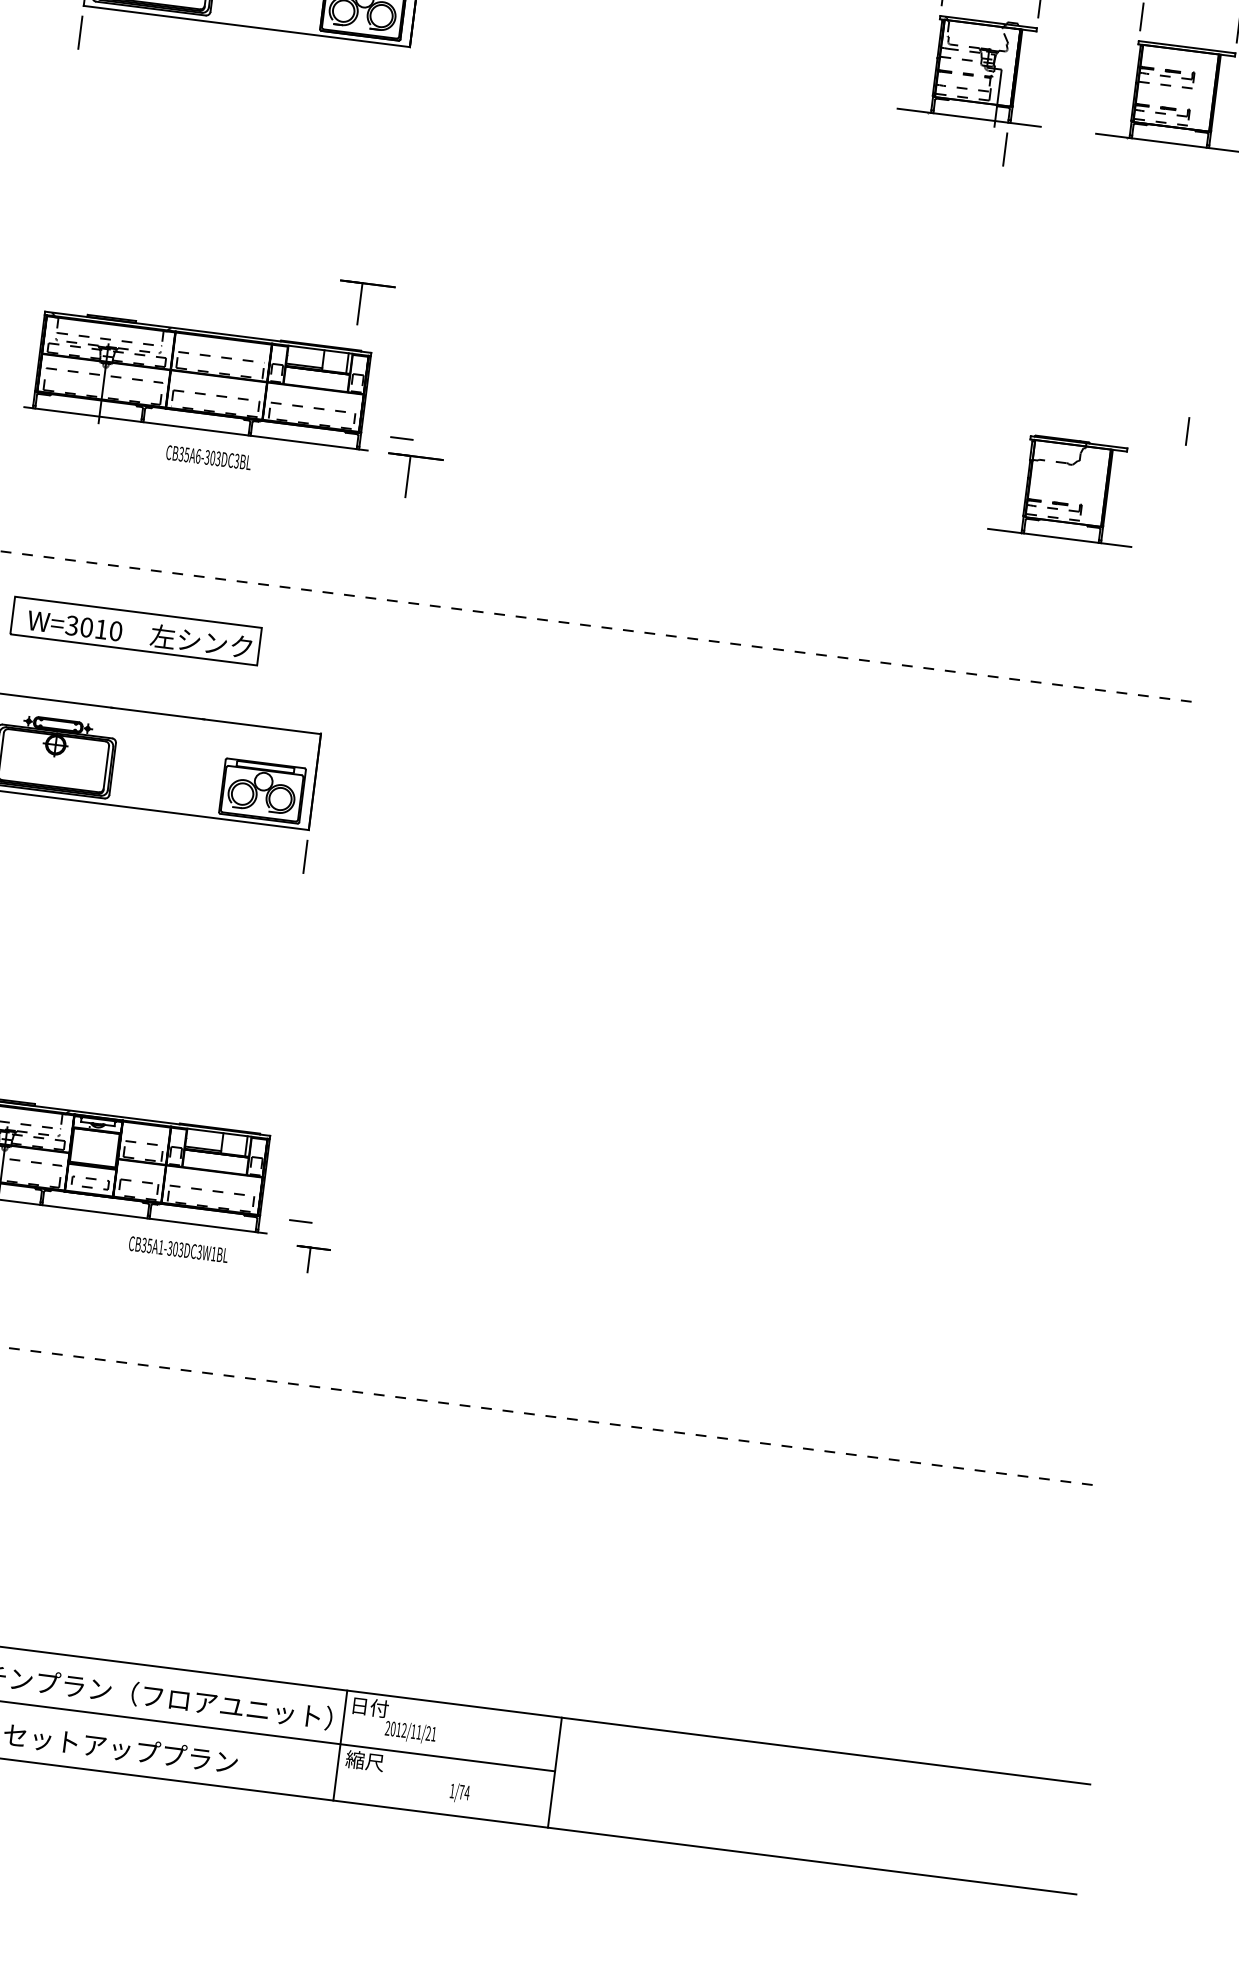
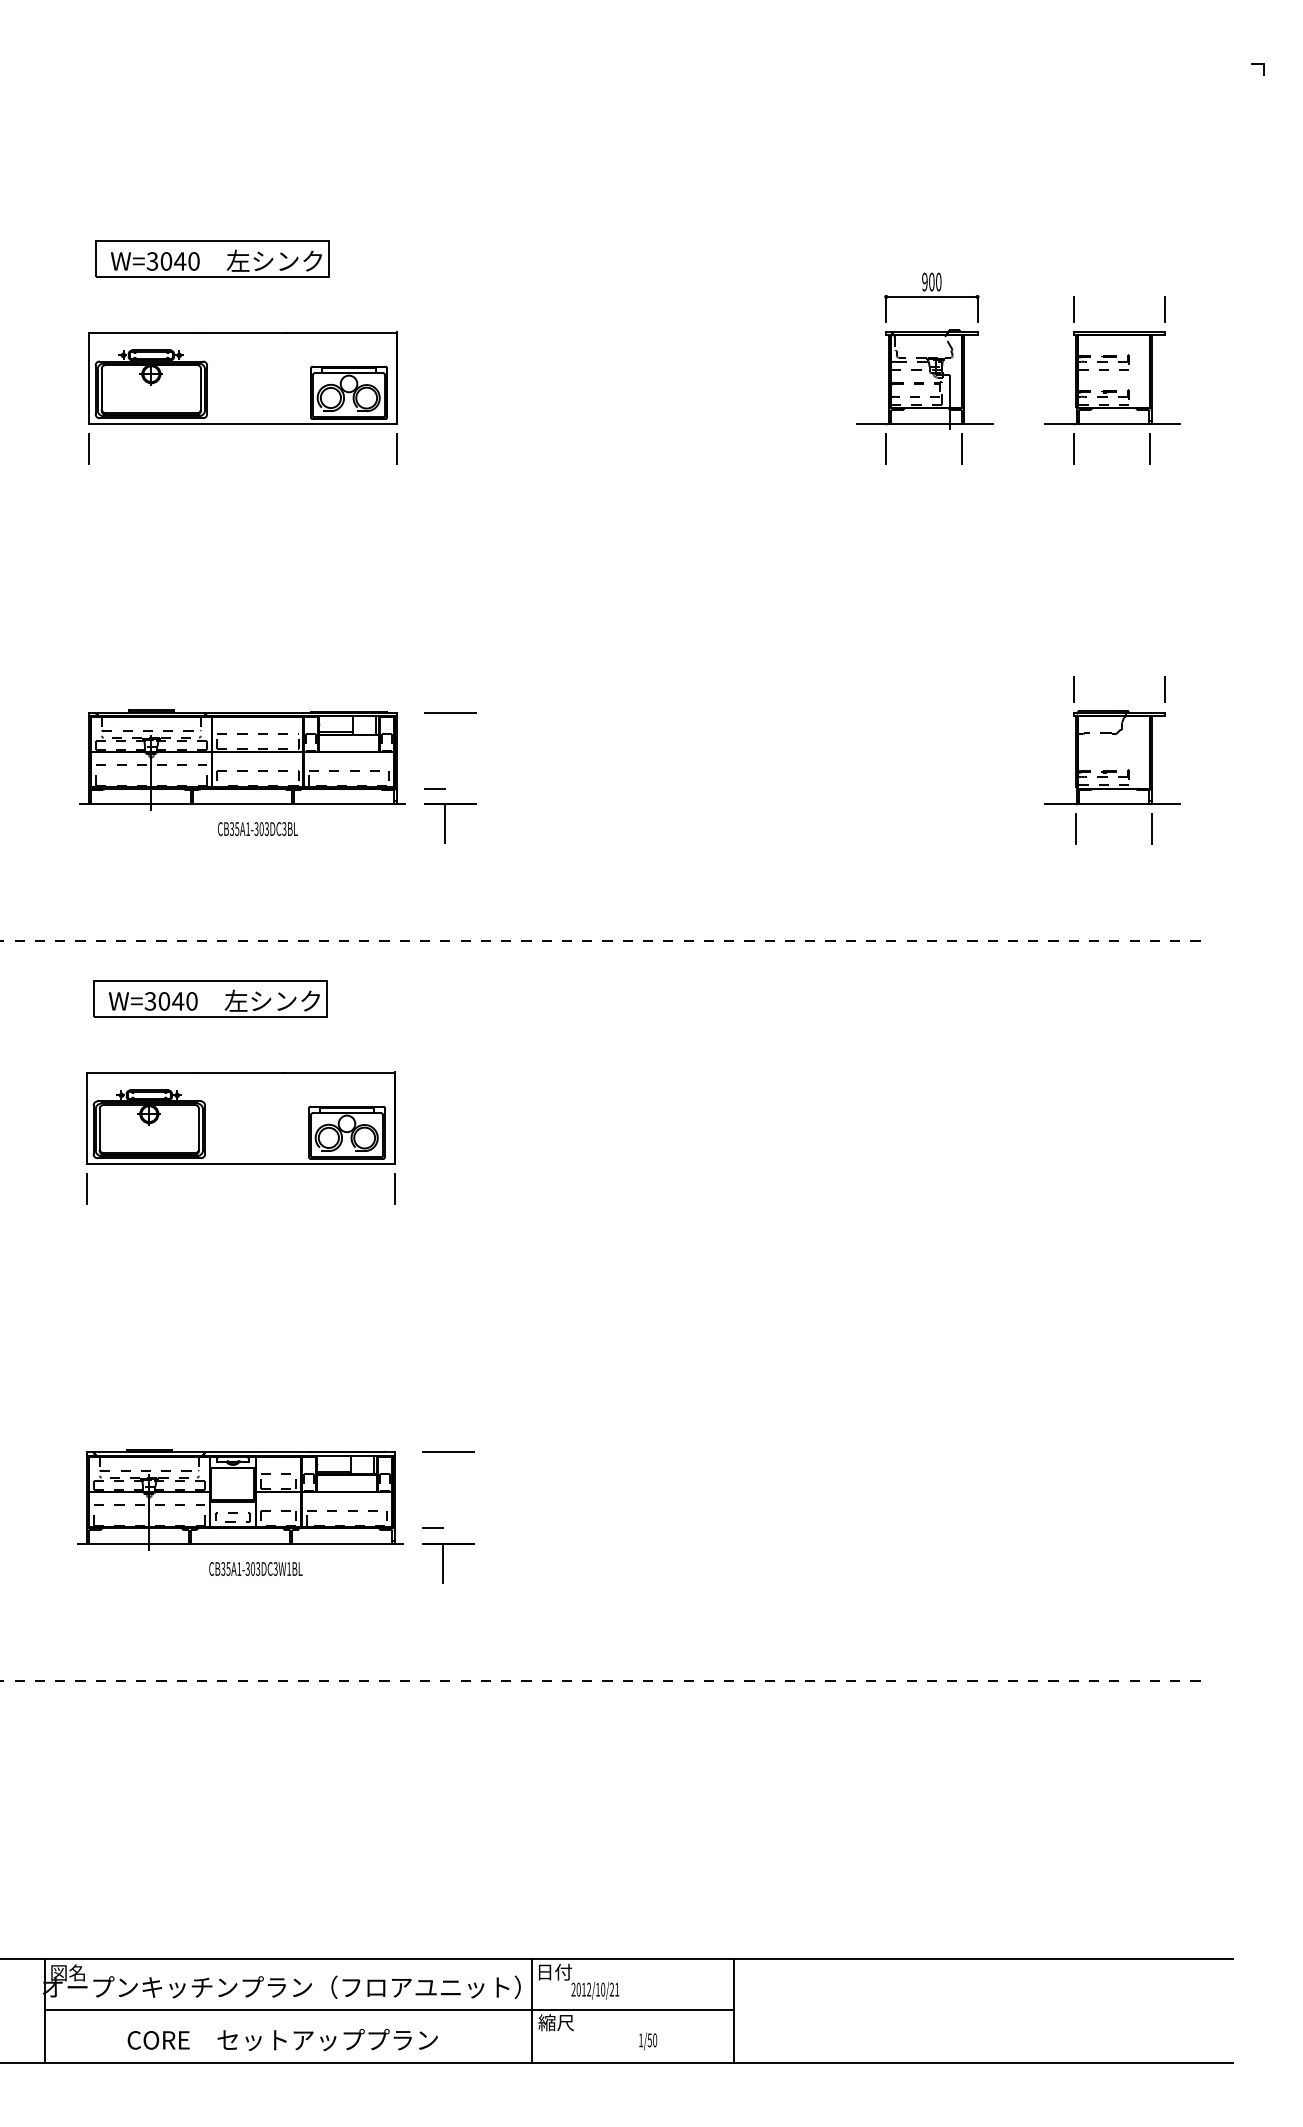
line: (406, 73) -> (396, 448), added
line: (925, 138) -> (886, 448), added
line: (1123, 163) -> (1073, 448), added
line: (1203, 174) -> (1149, 448), added
part: (365, 304) -> (385, 668), removed
line: (428, 360) -> (450, 712), added
line: (1090, 419) -> (1073, 689), added
text: (198, 456) -> (248, 829), CB35A6-303DC3BL -> CB35A1-303DC3BL
part: (1065, 488) -> (1112, 757), moved
line: (1075, 566) -> (1076, 828), added
line: (1155, 576) -> (1152, 828), added
text: (100, 629) -> (177, 1001), W=3010 -> W=3040
line: (327, 1143) -> (448, 1452), added
text: (178, 1249) -> (255, 1568), moved
part: (312, 1260) -> (448, 1563), size x1.67
text: (419, 1732) -> (603, 1989), 2012/11/21 -> 2012/10/21
text: (464, 1792) -> (652, 2040), 1/74 -> 1/50

